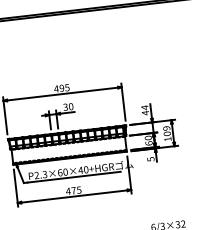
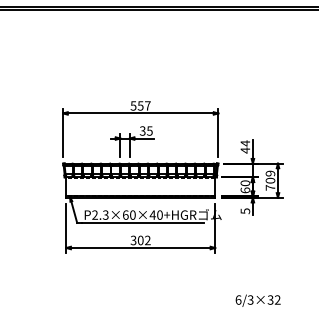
text: (61, 88) -> (140, 105), 495 -> 557
text: (70, 106) -> (149, 130), 30 -> 35
text: (167, 139) -> (270, 187), 109 -> 709
text: (73, 190) -> (140, 240), 475 -> 302

